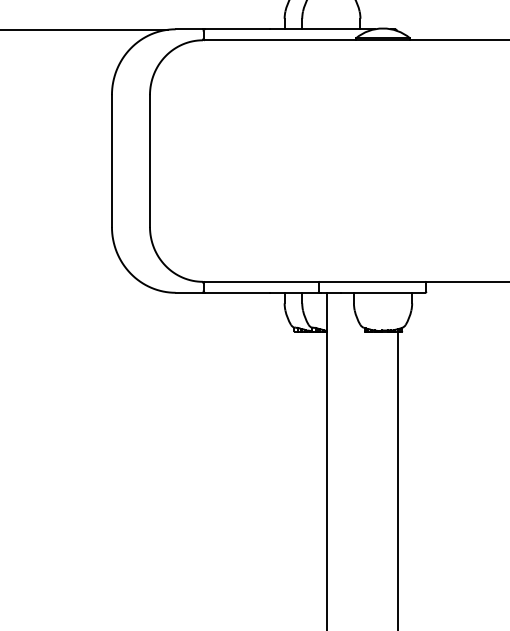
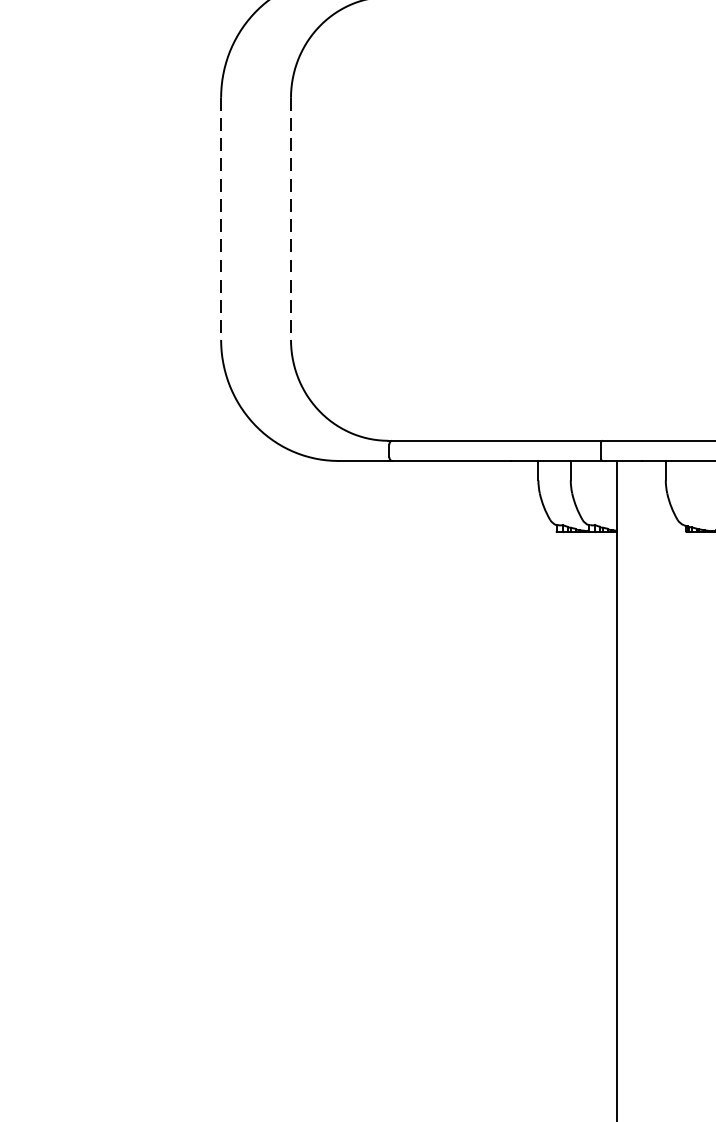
line: (111, 161) -> (220, 219), solid -> dashed
line: (149, 161) -> (290, 219), solid -> dashed

